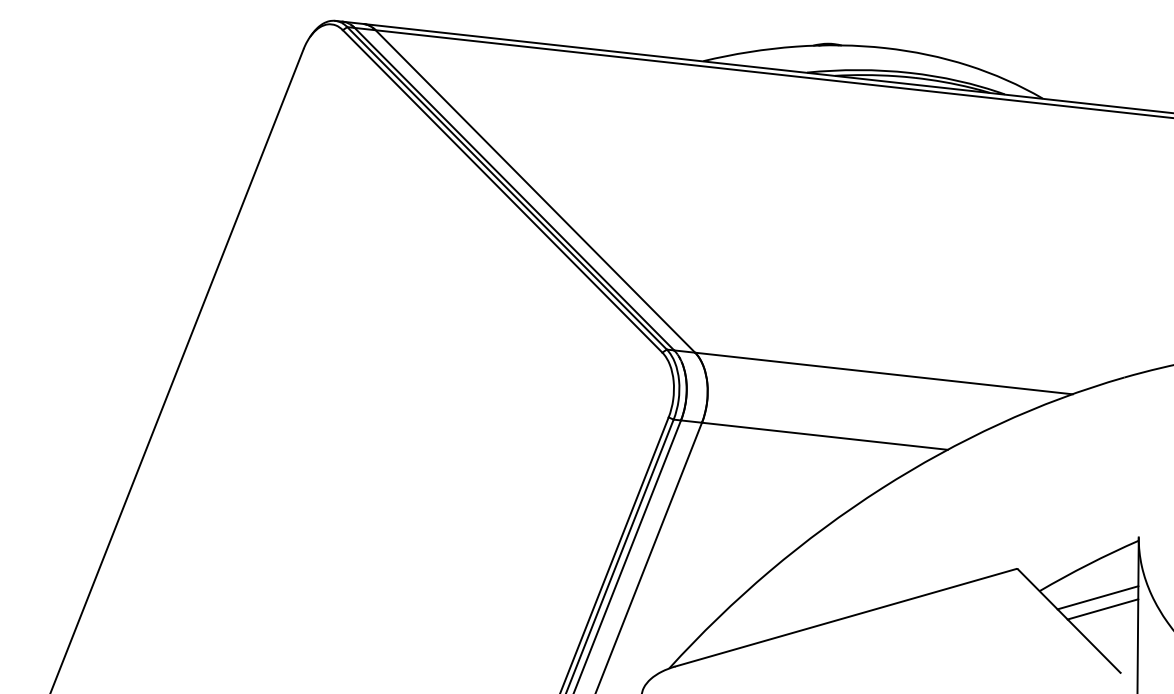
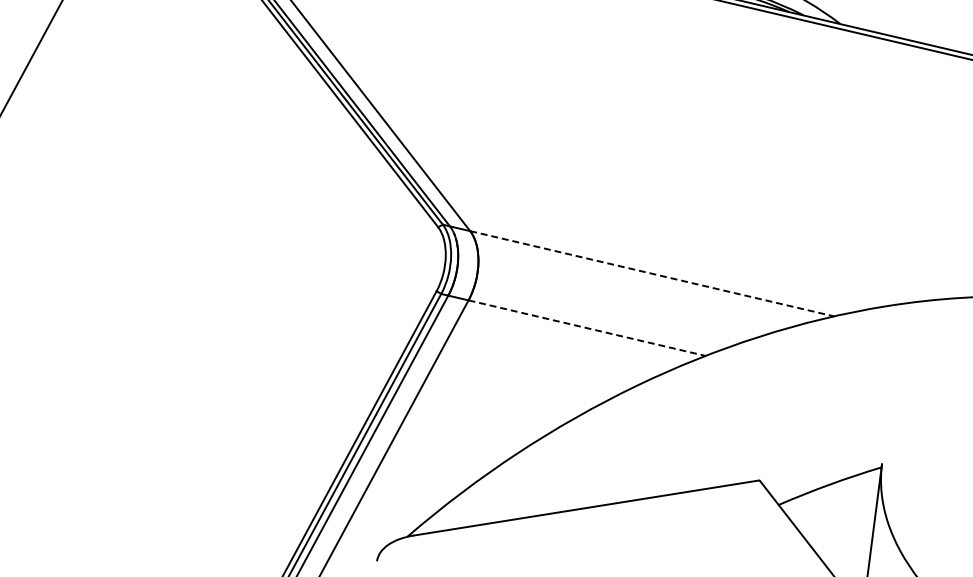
line: (883, 373) -> (651, 273), solid -> dashed
line: (824, 436) -> (586, 328), solid -> dashed
line: (1097, 597) -> (834, 518), removed
line: (1102, 609) -> (838, 530), removed

